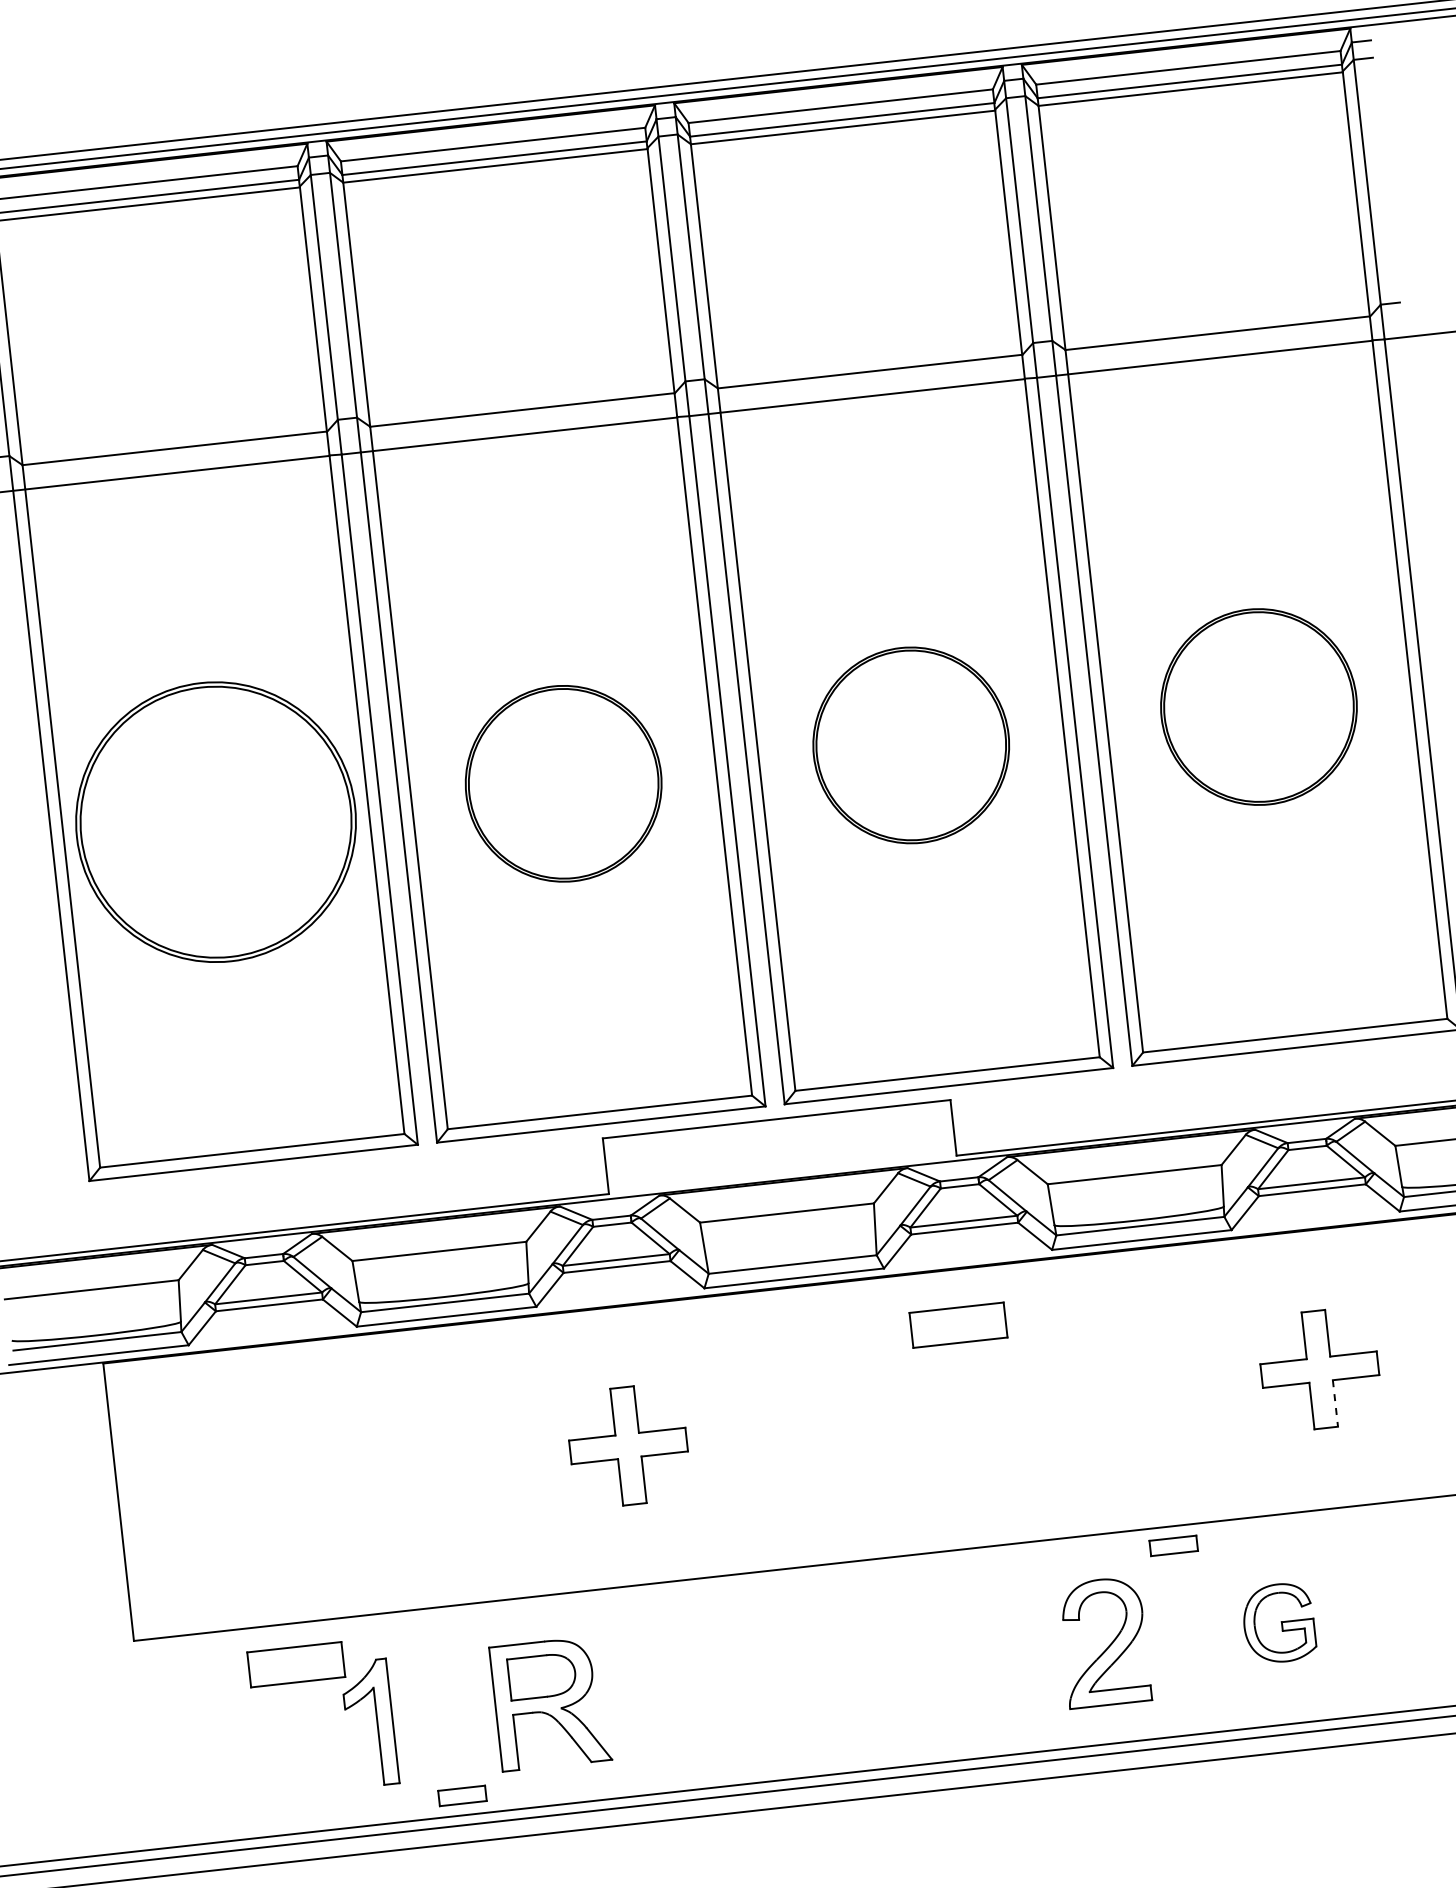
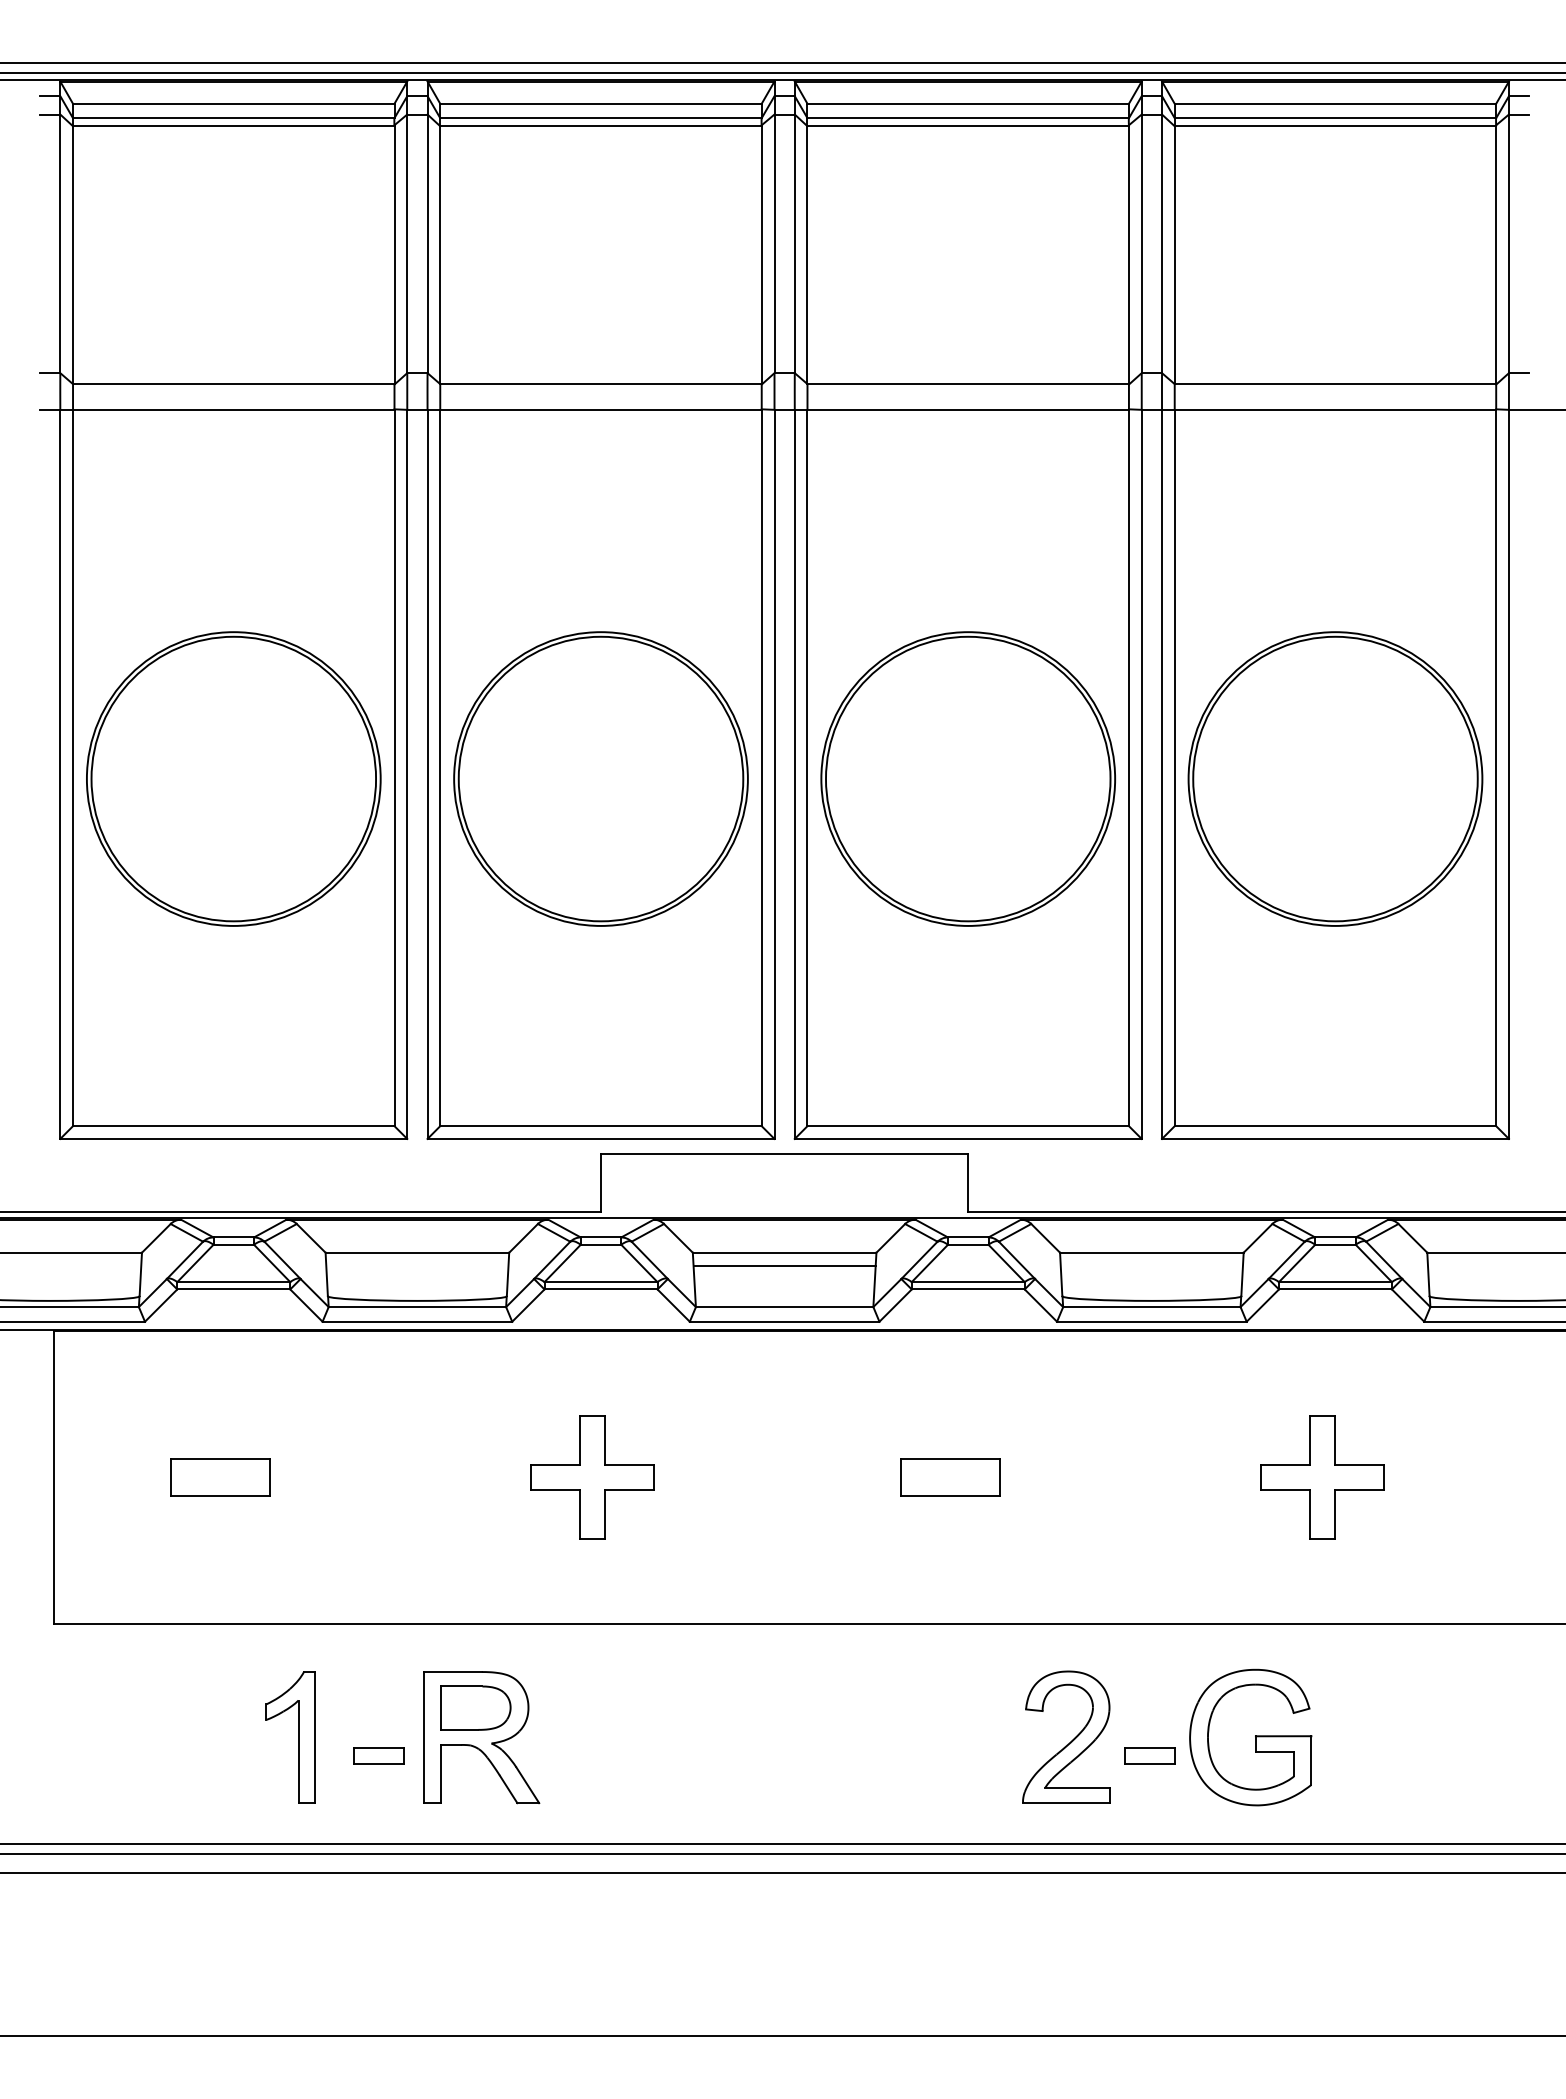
part: (1258, 706) -> (1335, 778), size x1.43
part: (910, 744) -> (967, 778), size x1.43
part: (563, 783) -> (600, 778), size x1.43
line: (788, 1225) -> (784, 1265), added
part: (958, 1325) -> (950, 1477), moved
line: (1335, 1403) -> (1335, 1514), dashed -> solid
part: (1173, 1545) -> (1149, 1755), moved
part: (1278, 1623) -> (1250, 1737), size x1.67
part: (296, 1664) -> (220, 1477), moved
part: (462, 1795) -> (378, 1755), moved

